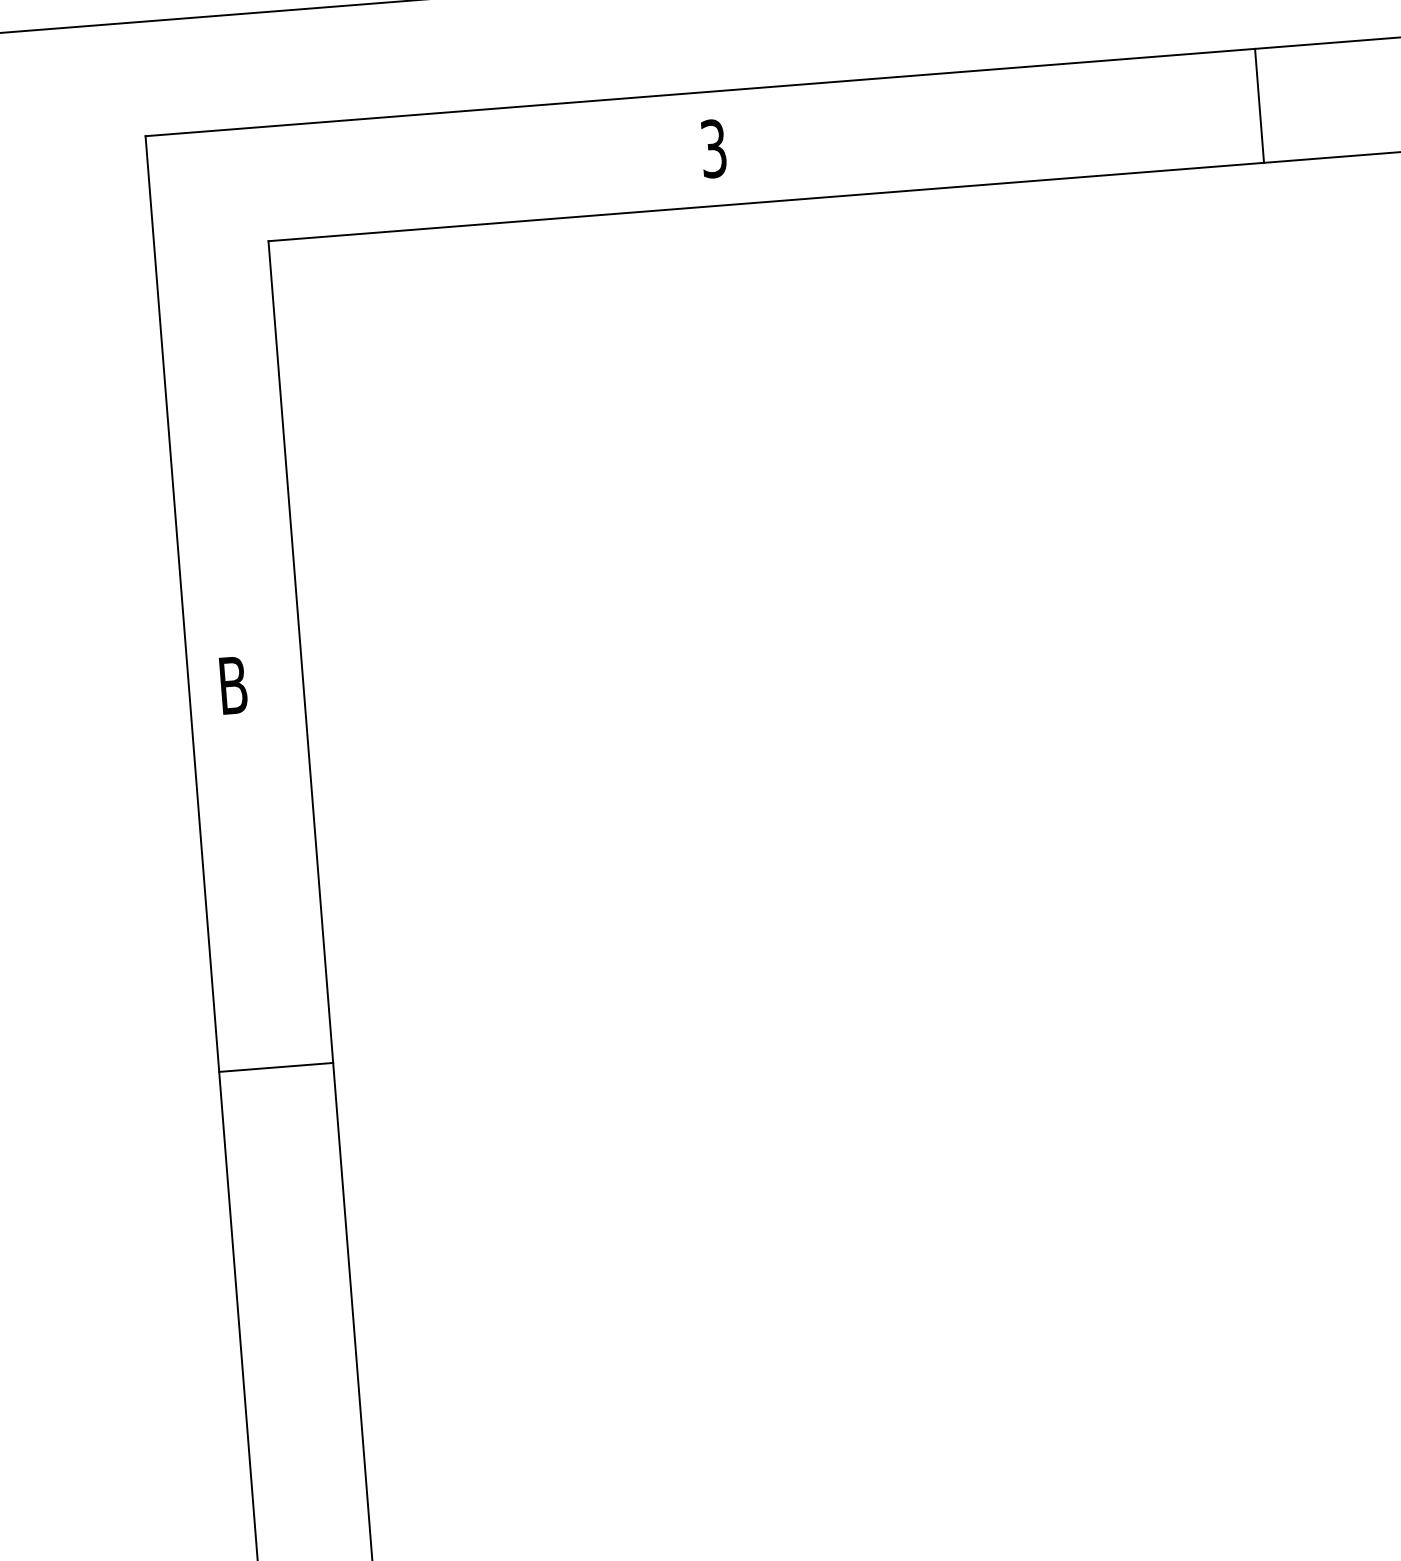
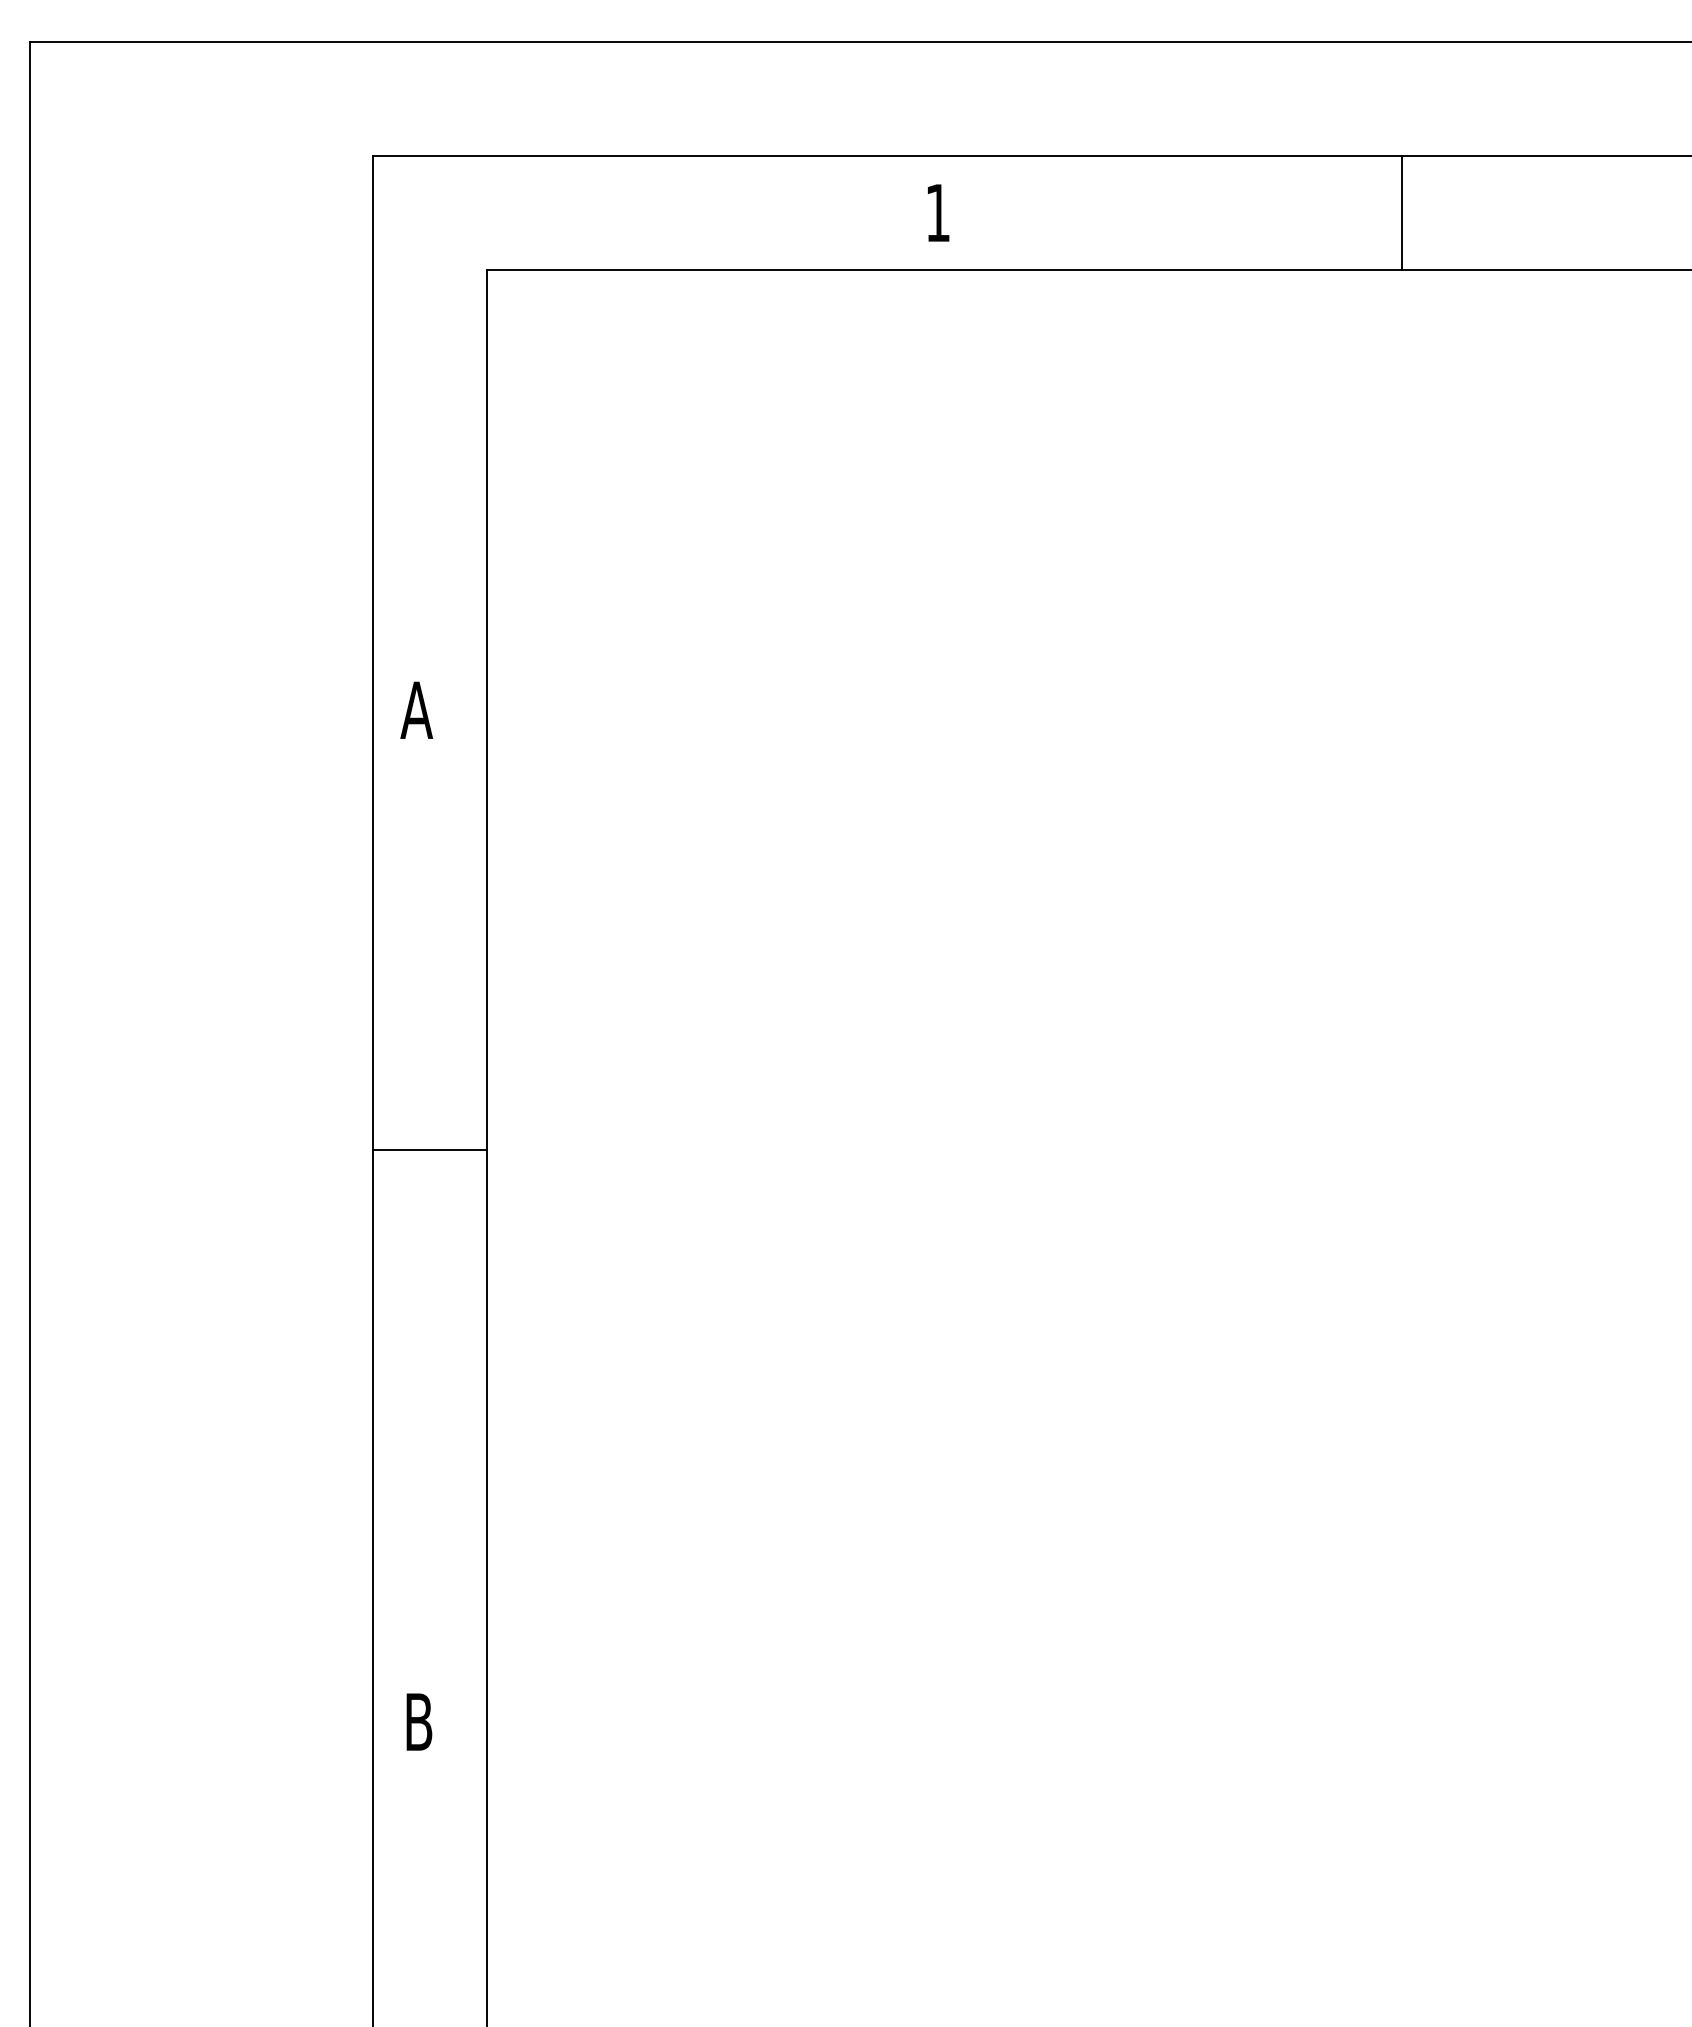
line: (1259, 105) -> (1401, 212), moved
text: (713, 148) -> (937, 212), 3 -> 1
text: (232, 684) -> (416, 709), B -> A
line: (275, 1067) -> (429, 1150), moved

